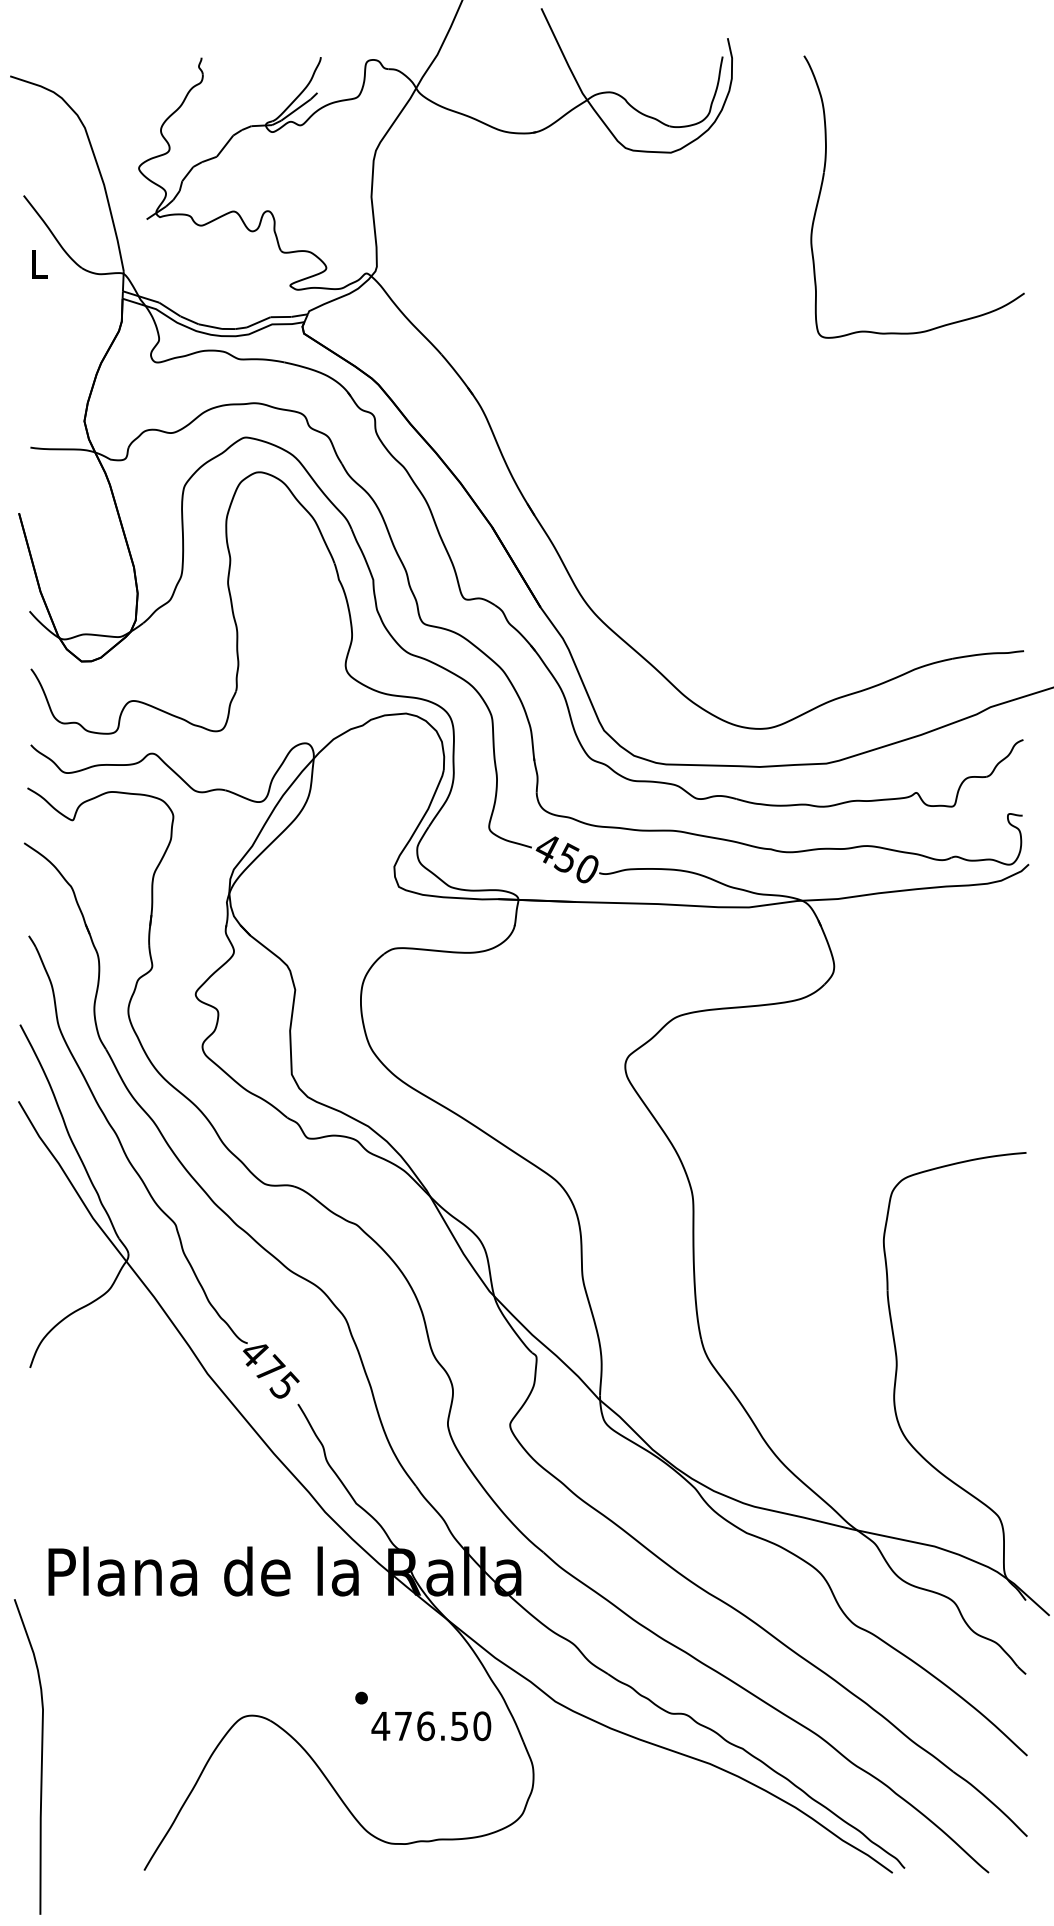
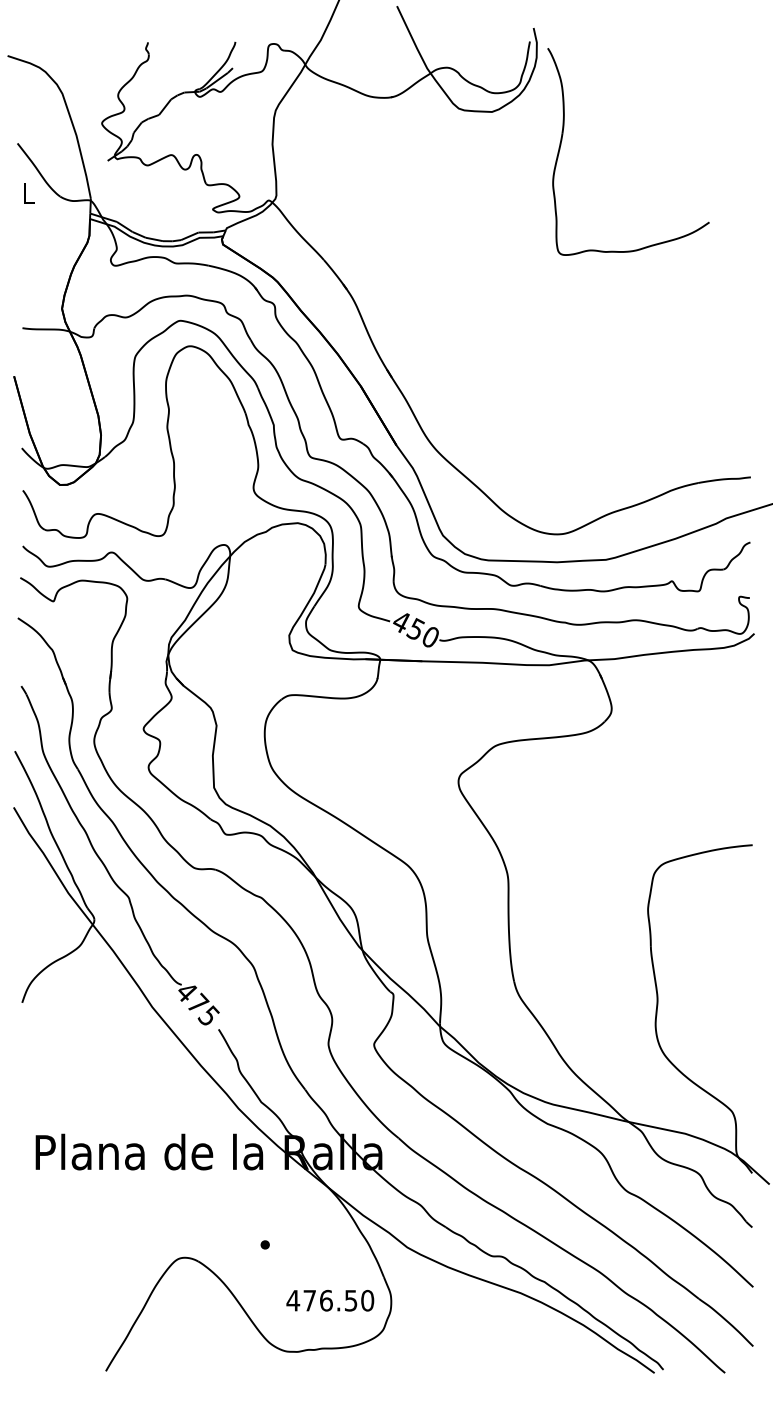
part: (824, 177) -> (562, 137), moved
text: (431, 1726) -> (330, 1300), moved
curve: (41, 1756) -> (30, 1287), removed

